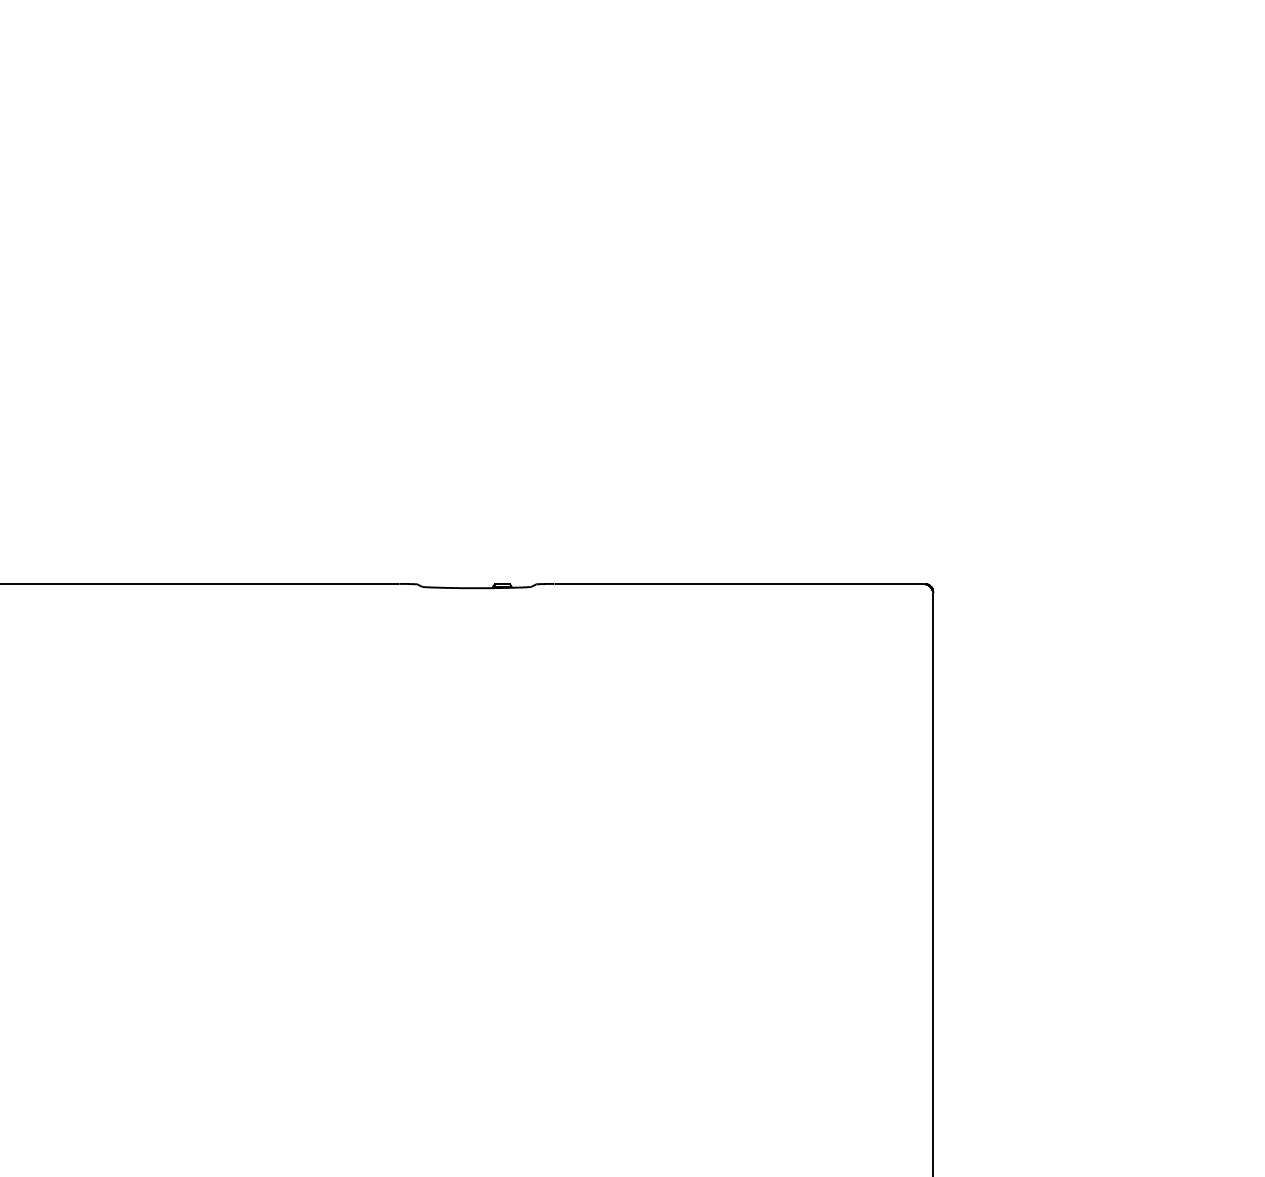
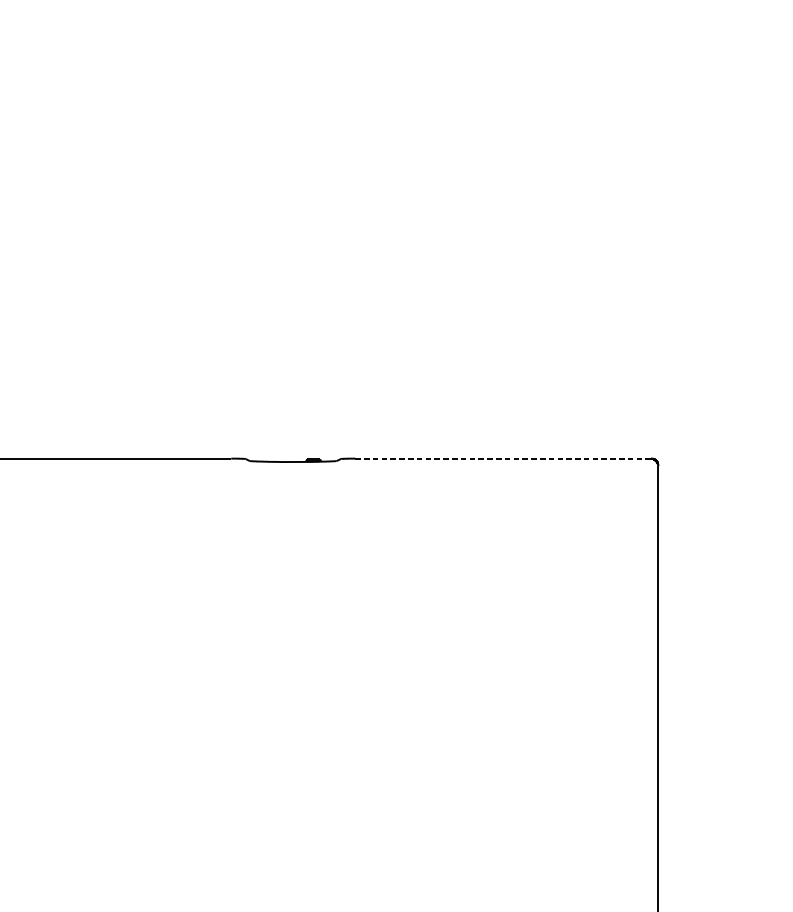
line: (739, 583) -> (503, 458), solid -> dashed

